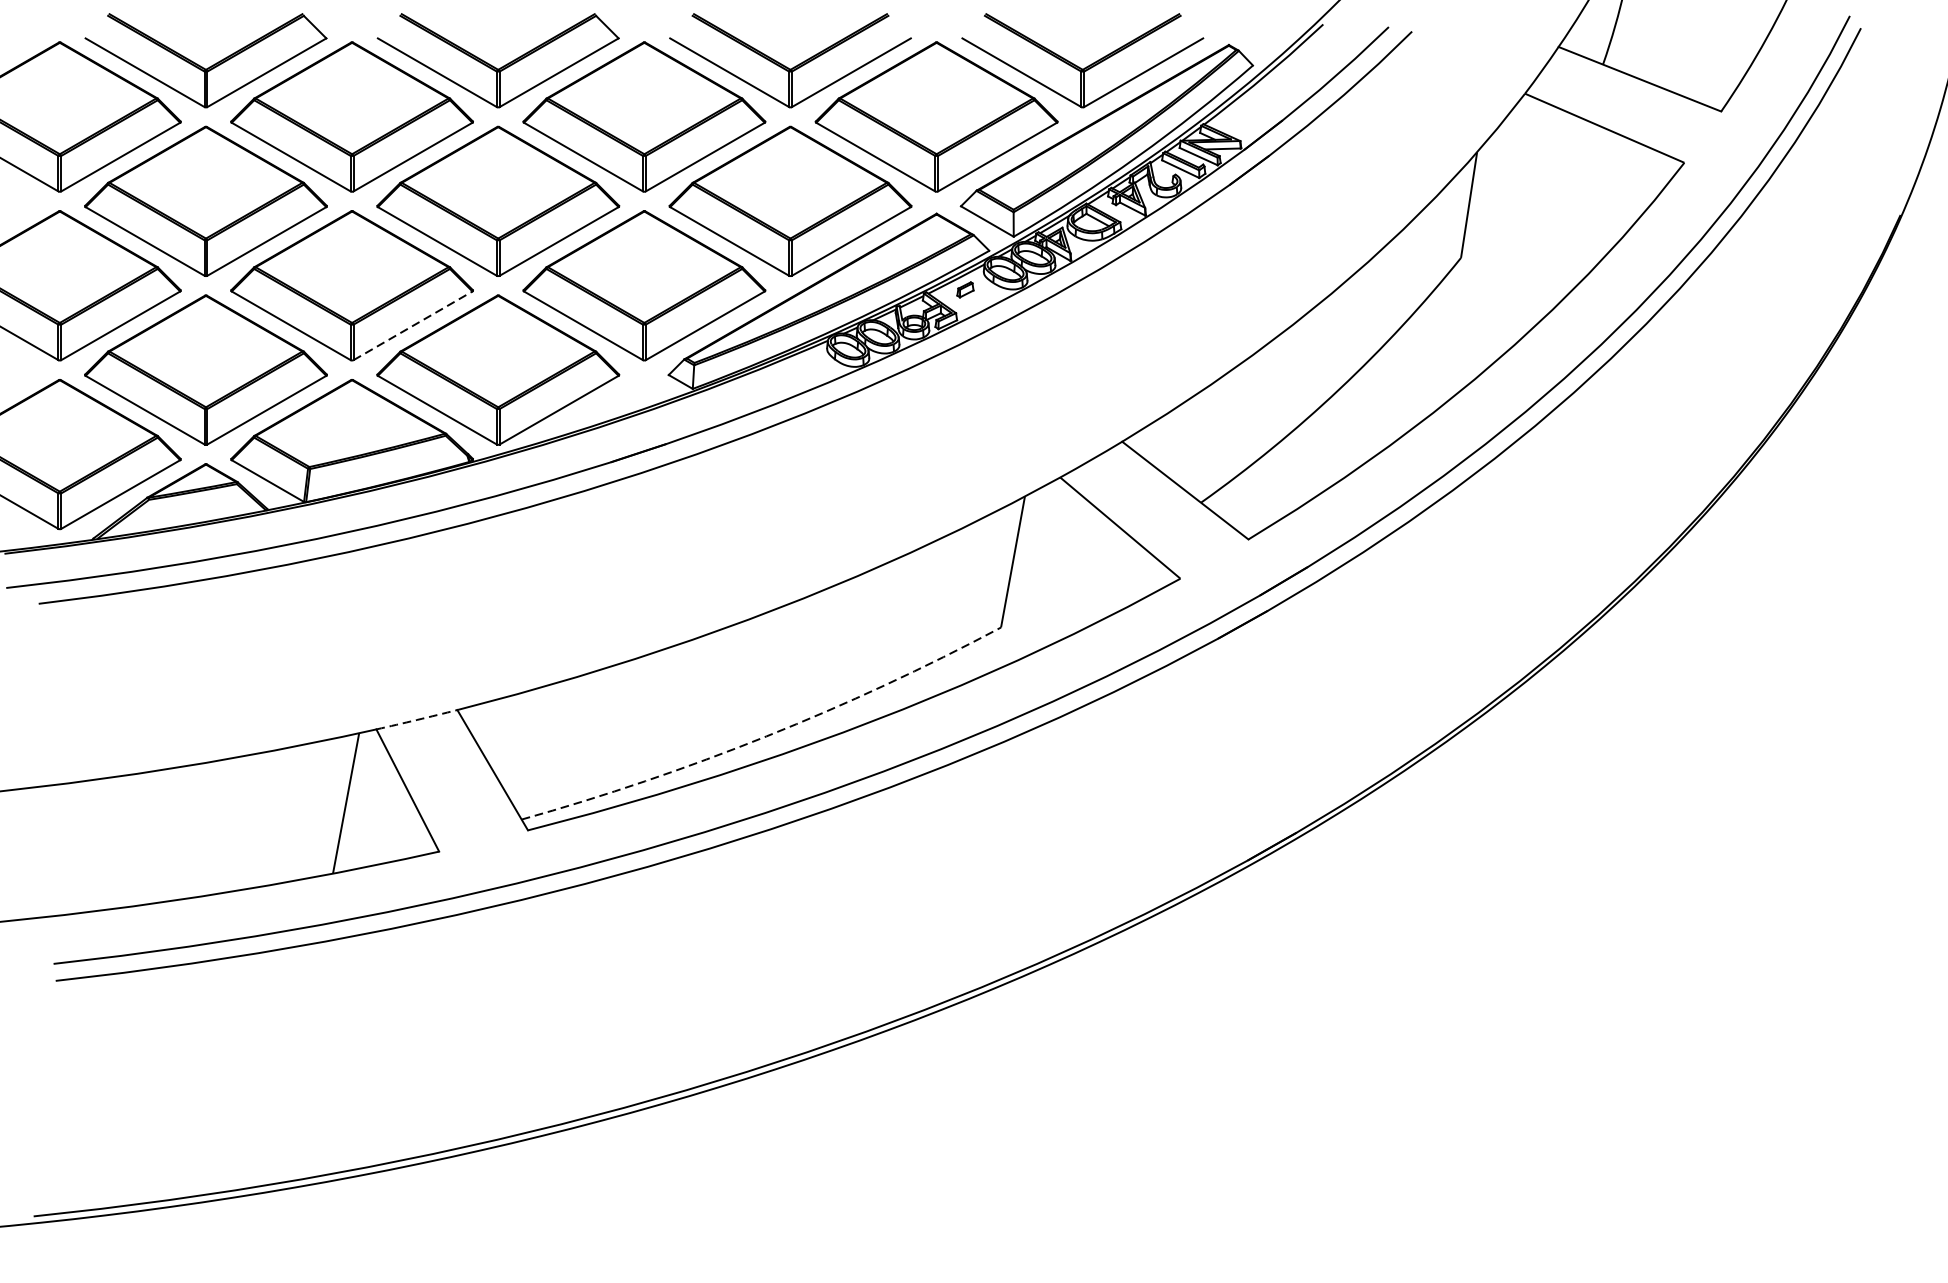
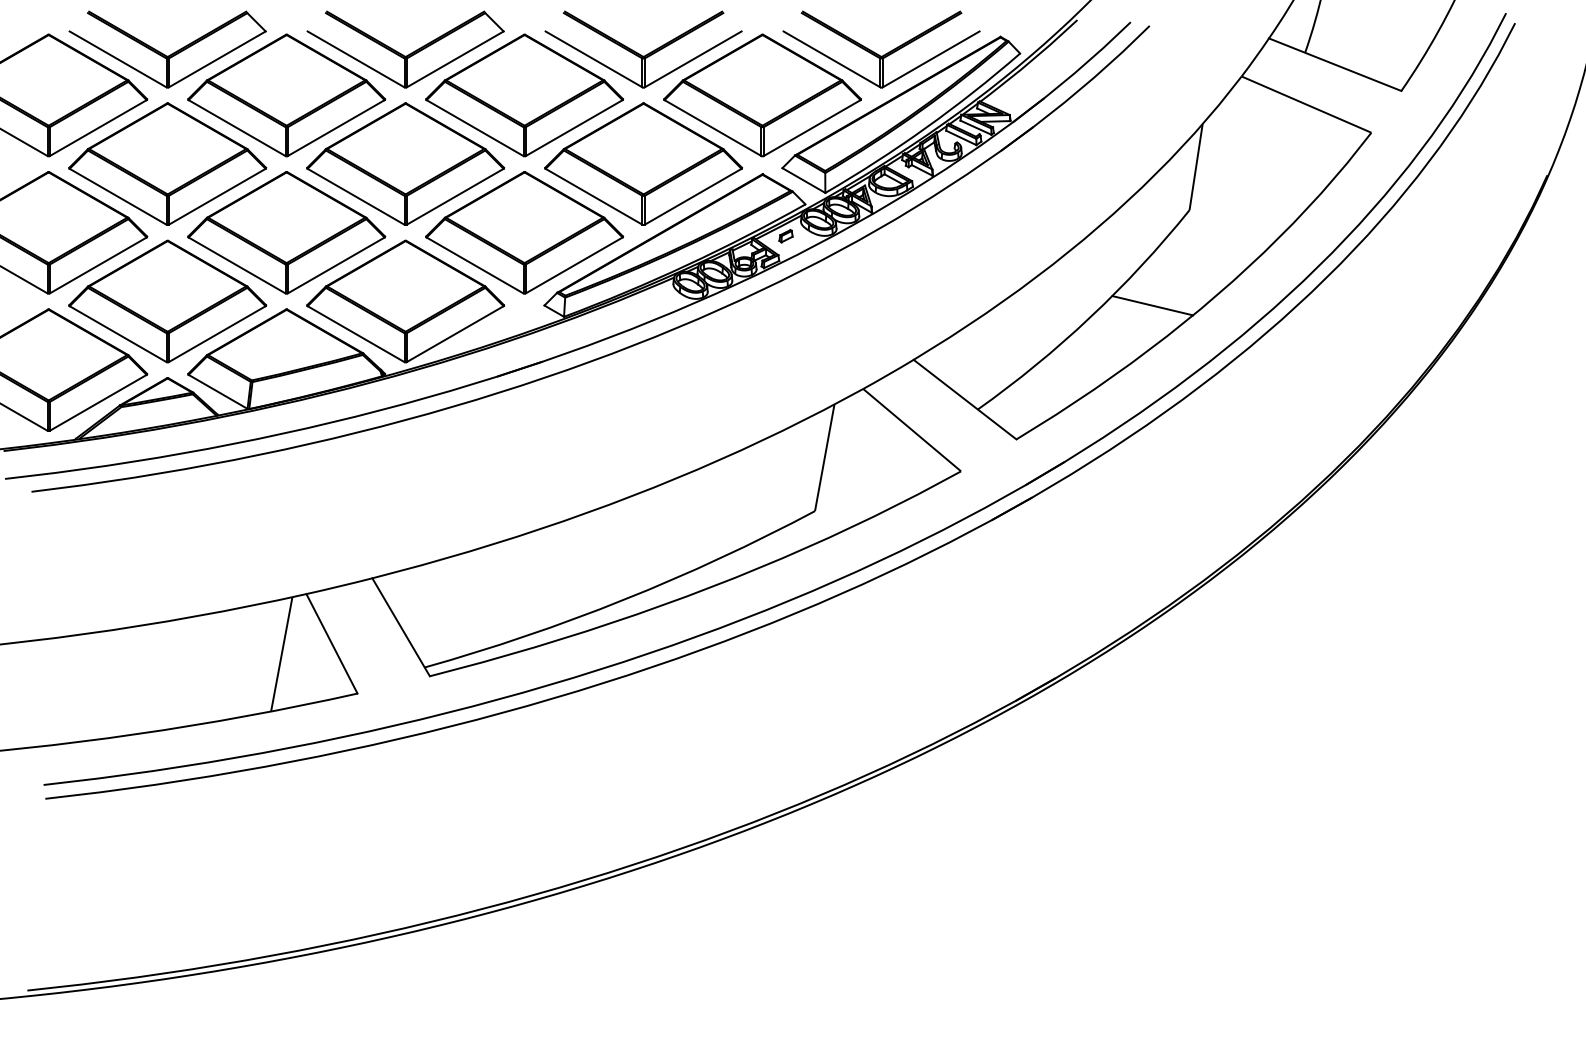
line: (413, 325) -> (336, 265), dashed -> solid
line: (1415, 374) -> (1152, 305), added
arc: (417, 720) -> (339, 586), dashed -> solid
arc: (767, 736) -> (624, 599), dashed -> solid

